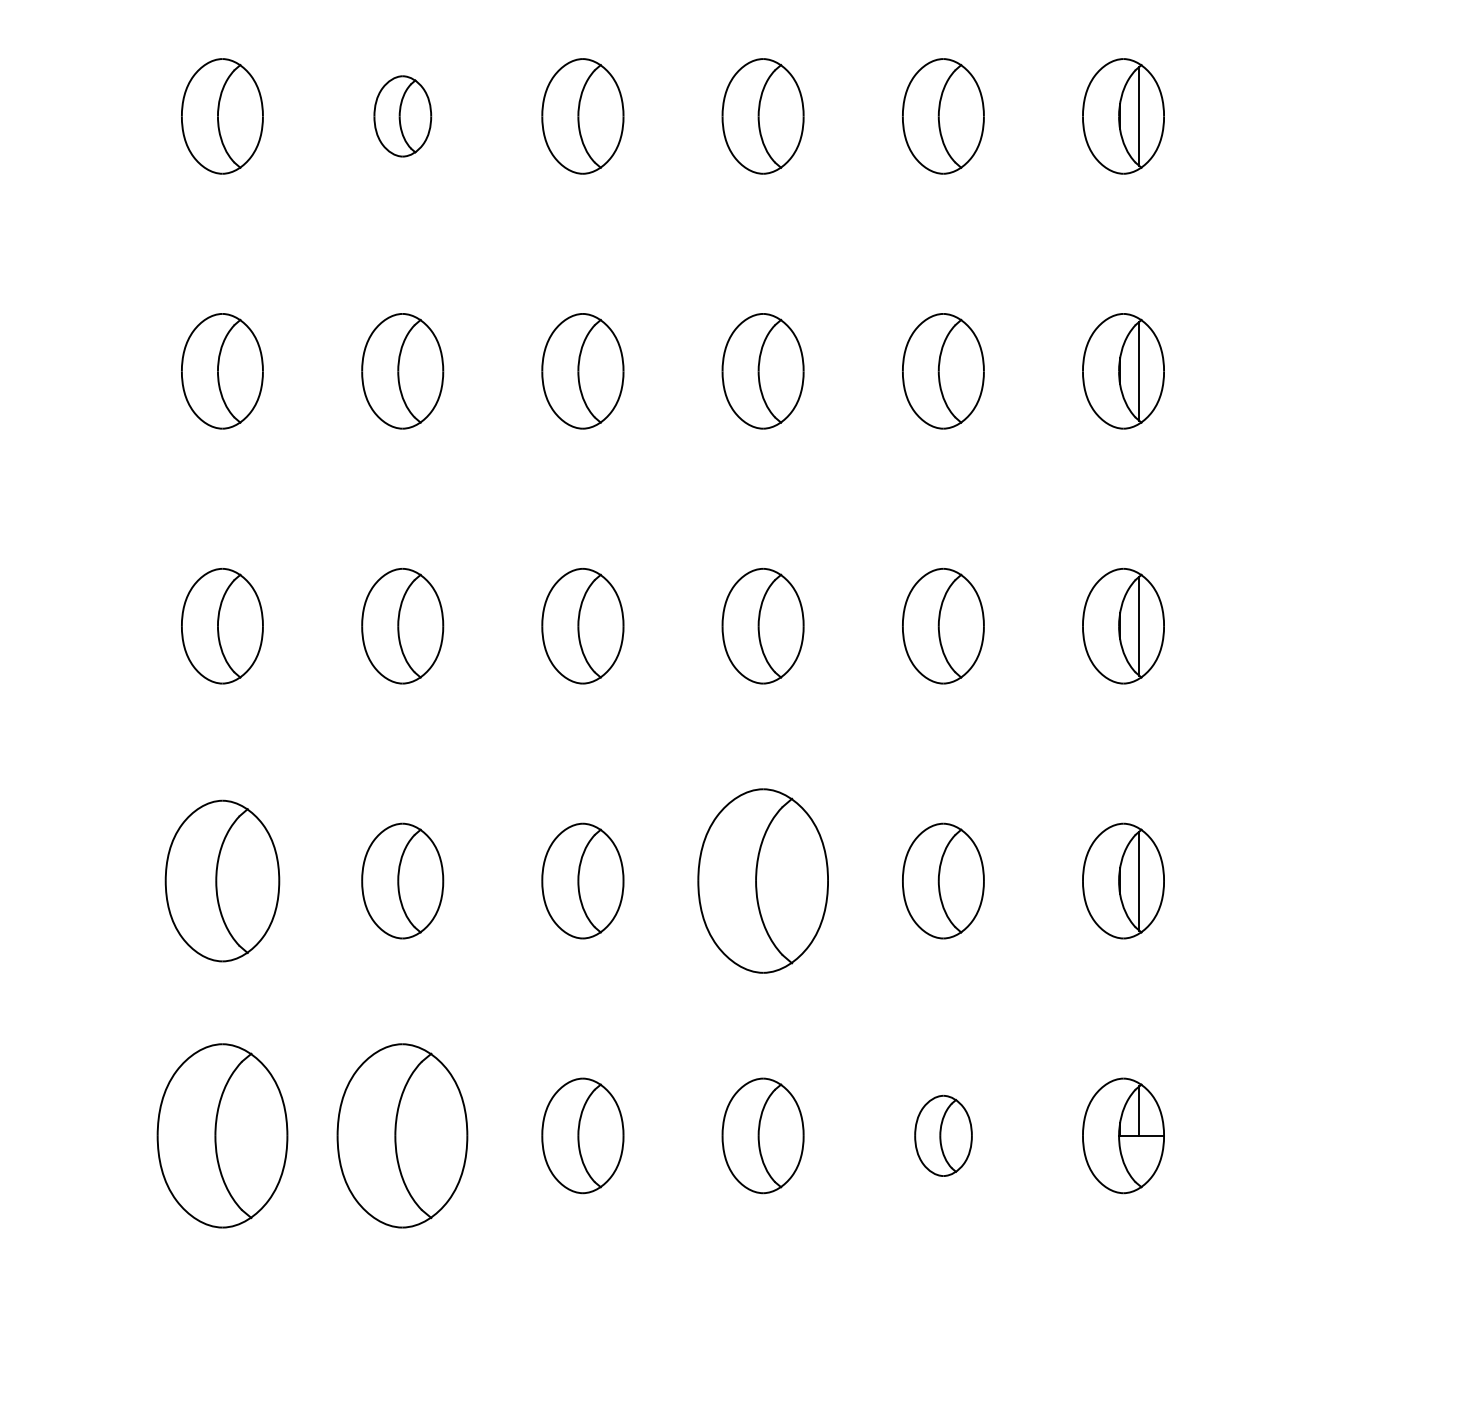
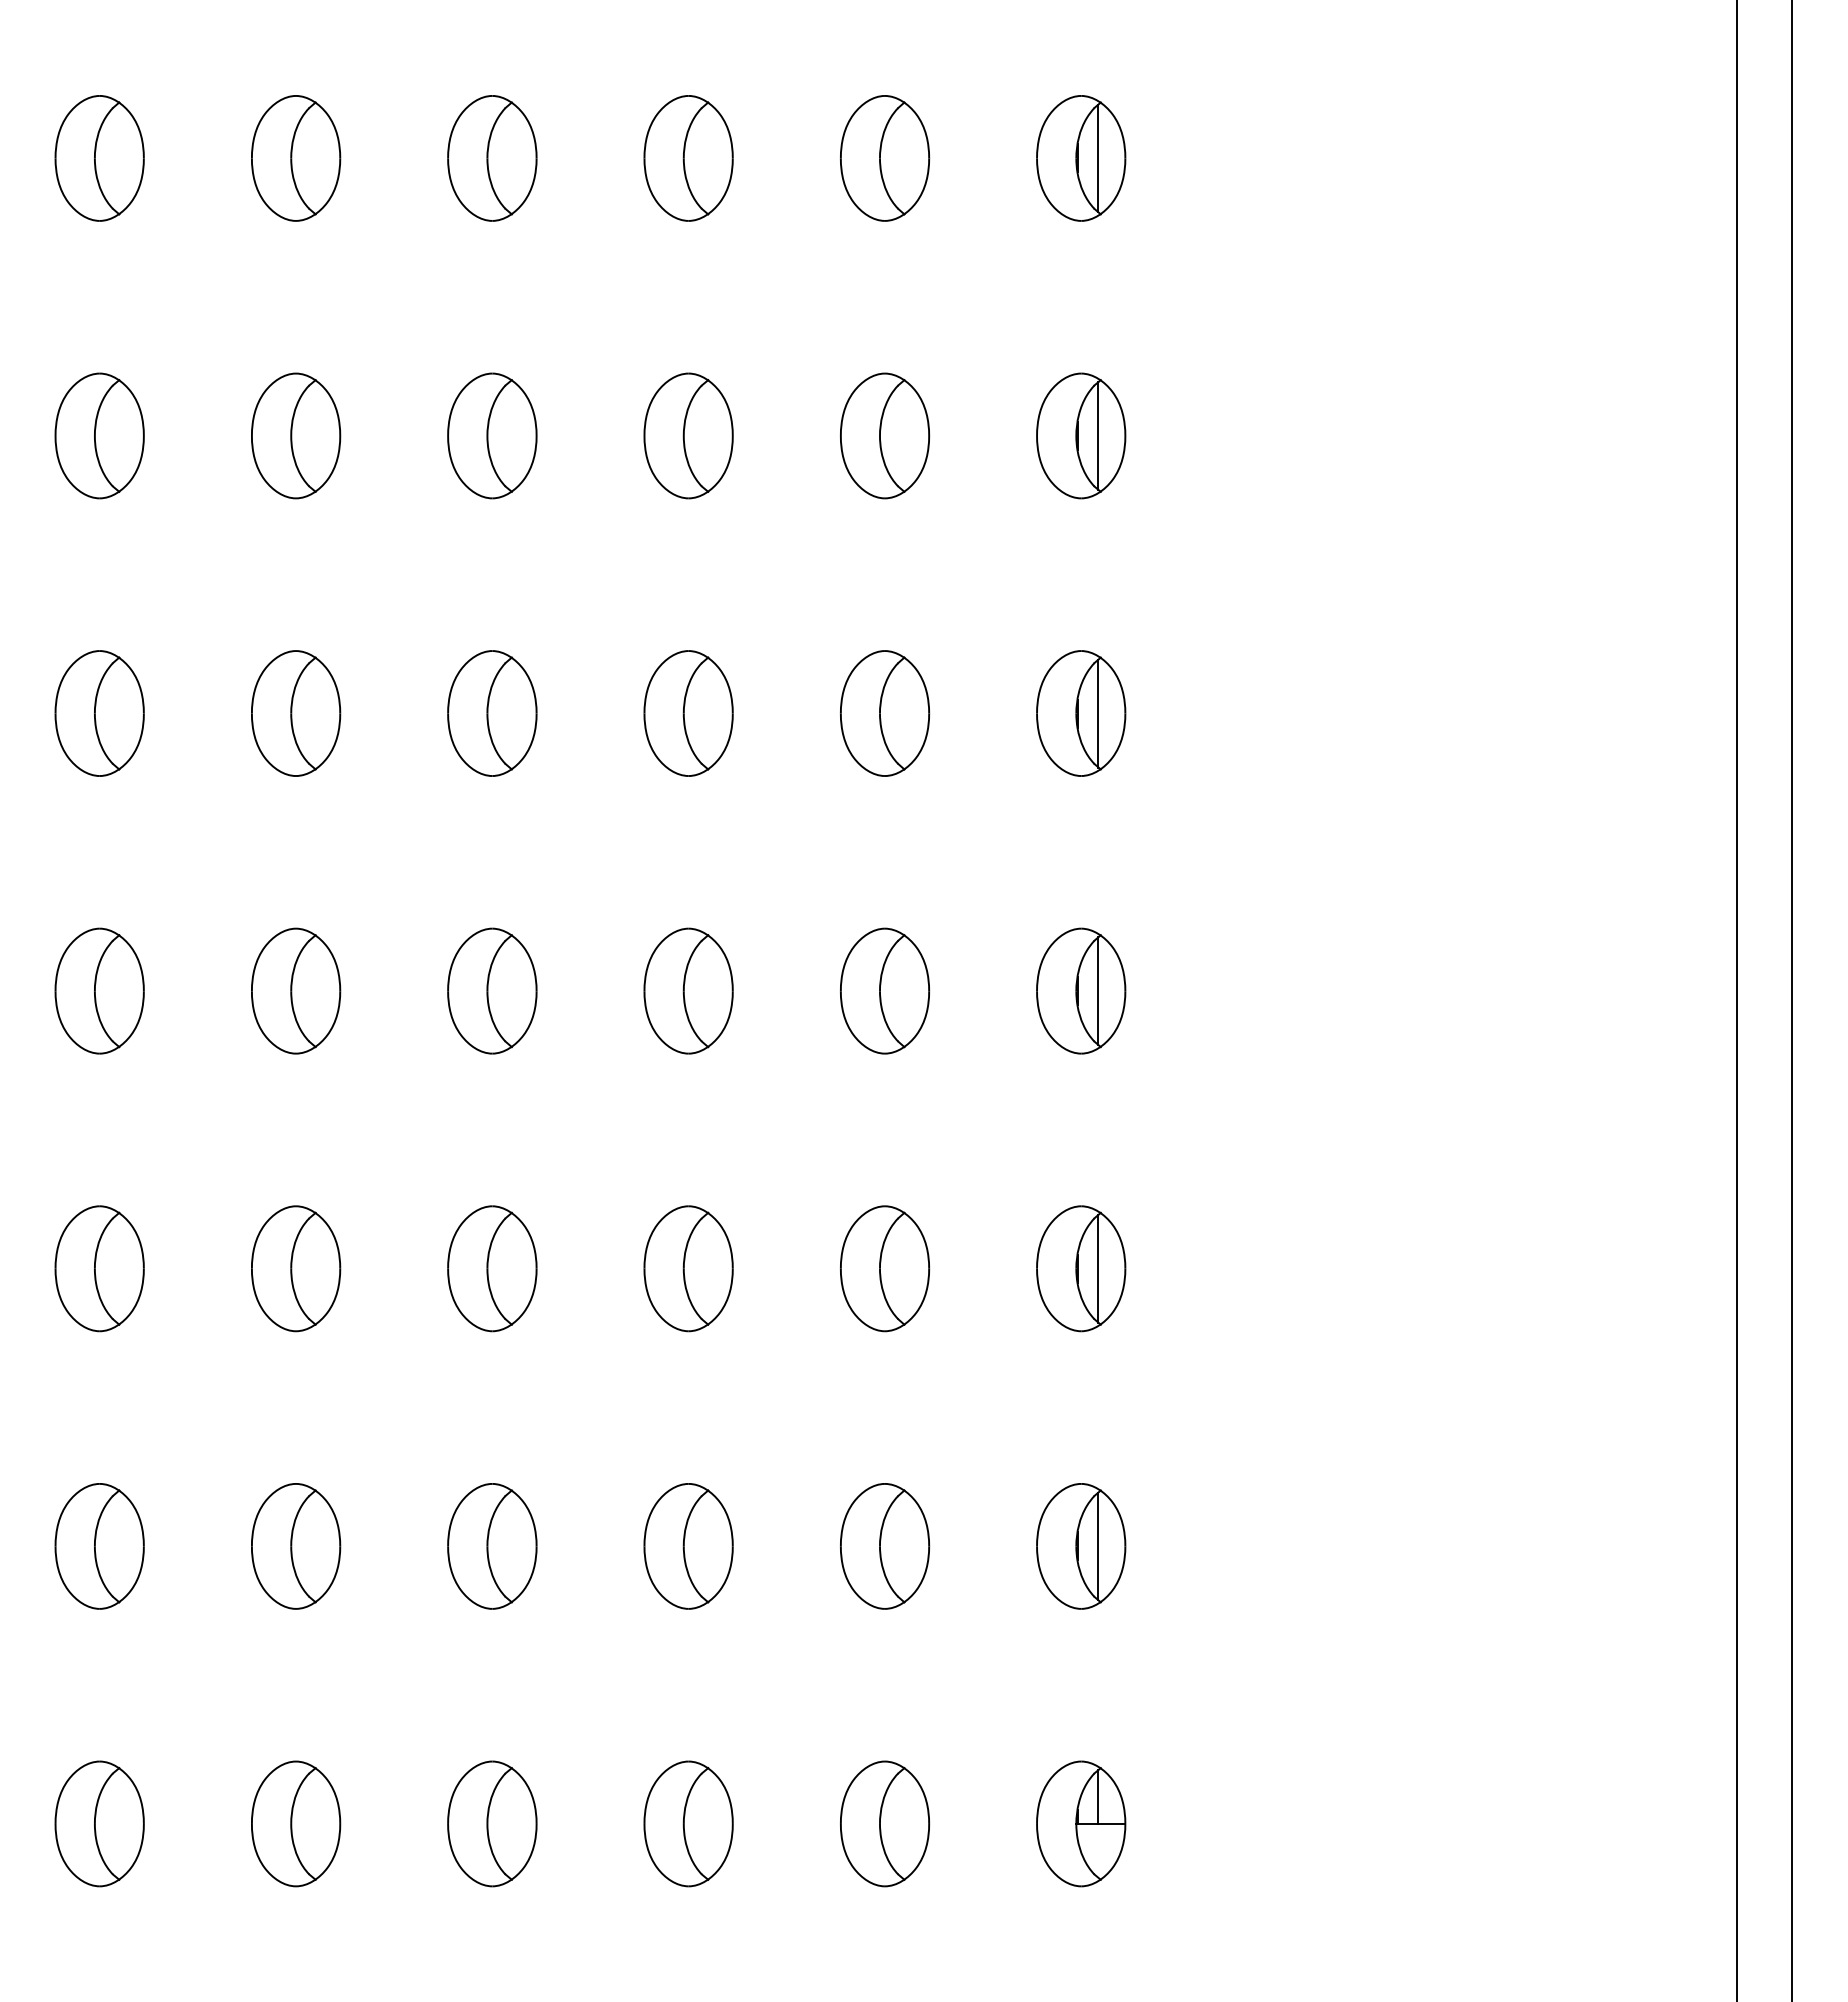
part: (403, 116) -> (296, 713), size x1.43
part: (222, 881) -> (99, 1546), size x0.71
part: (762, 881) -> (688, 1546), size x0.62
part: (222, 1135) -> (99, 1823), size x0.62
part: (403, 1135) -> (296, 1823), size x0.62
part: (943, 1135) -> (885, 1823), size x1.43

